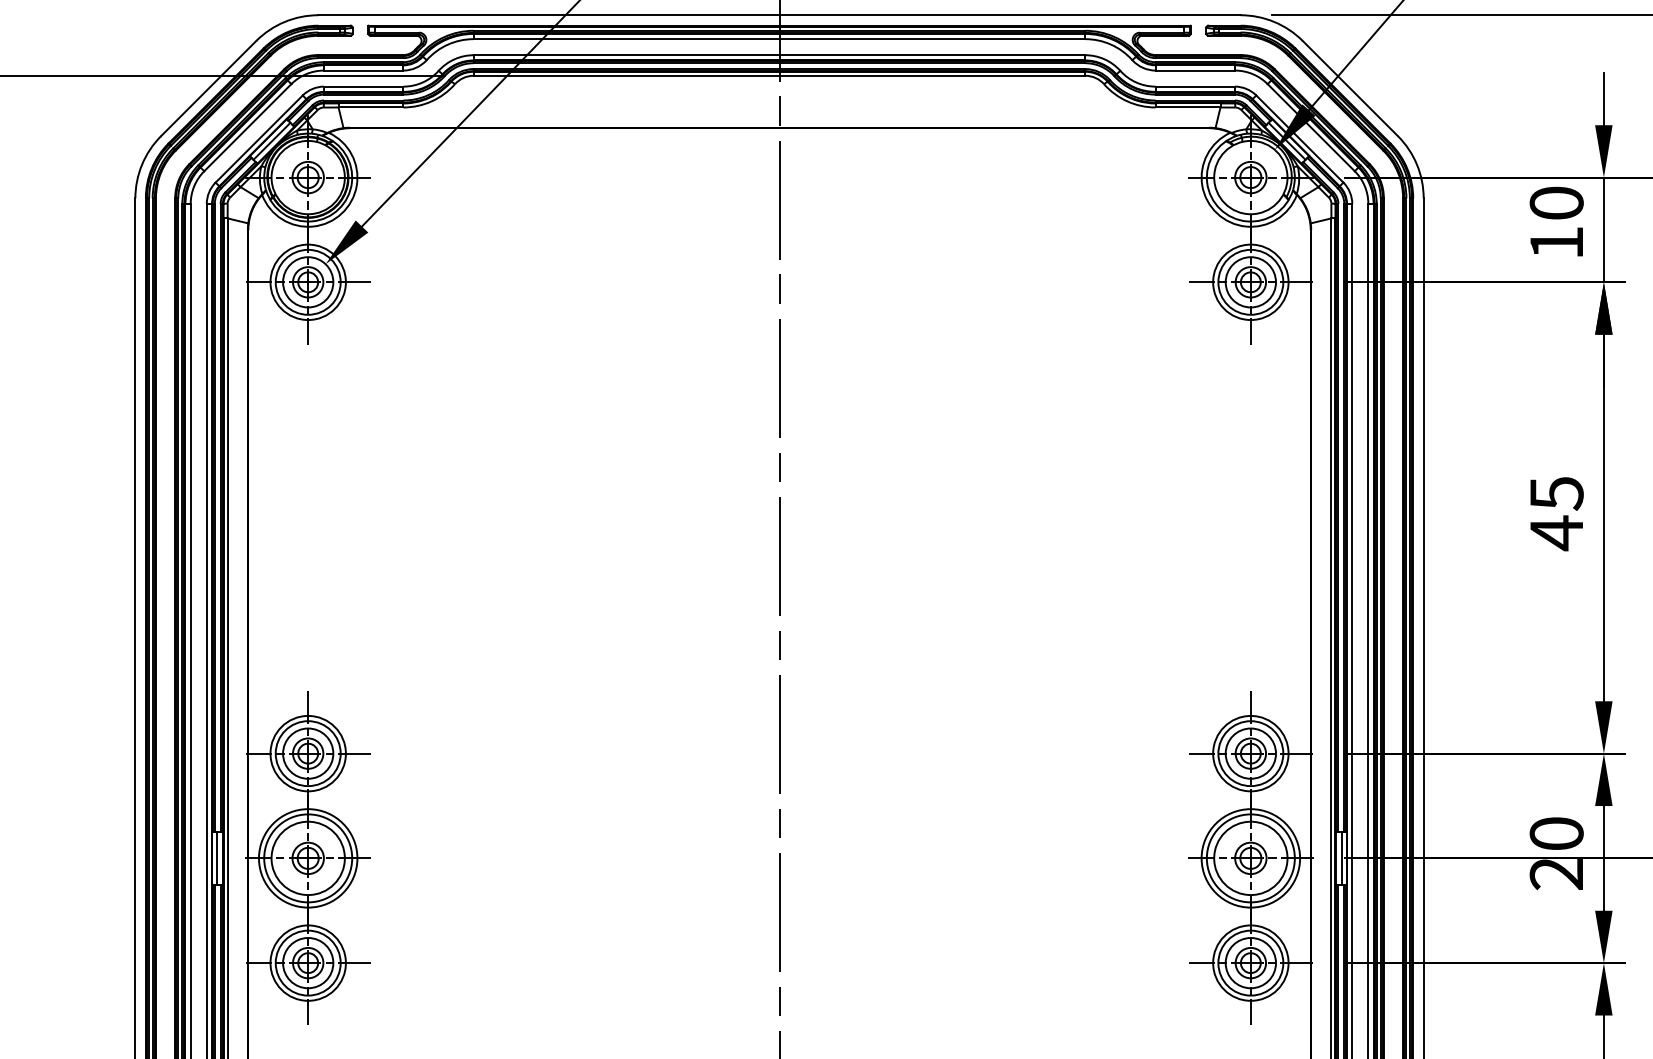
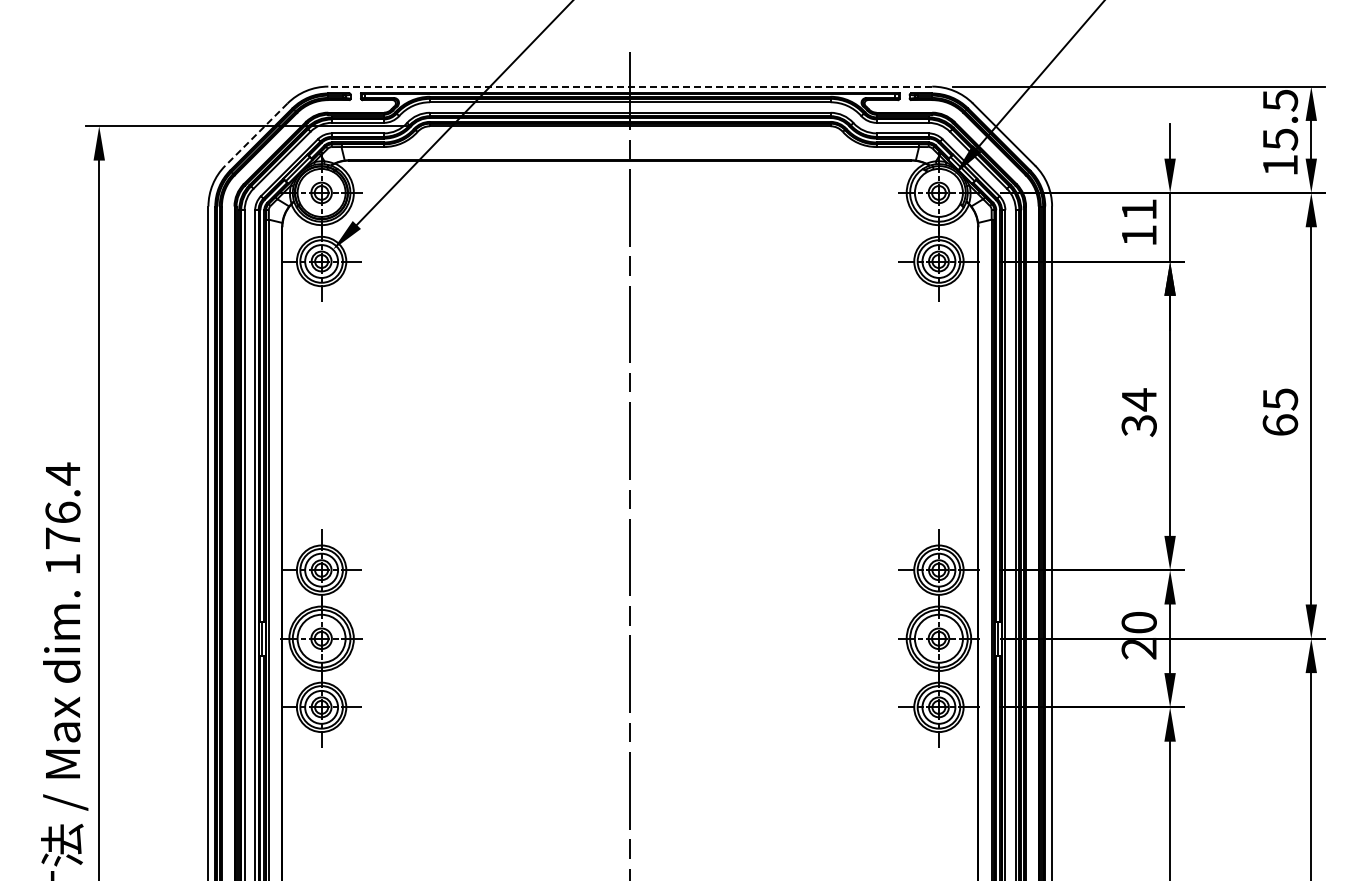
line: (779, 15) -> (630, 86), solid -> dashed
line: (208, 88) -> (256, 134), solid -> dashed
text: (1555, 202) -> (1138, 209), 10 -> 11
text: (1555, 512) -> (1138, 412), 45 -> 34

